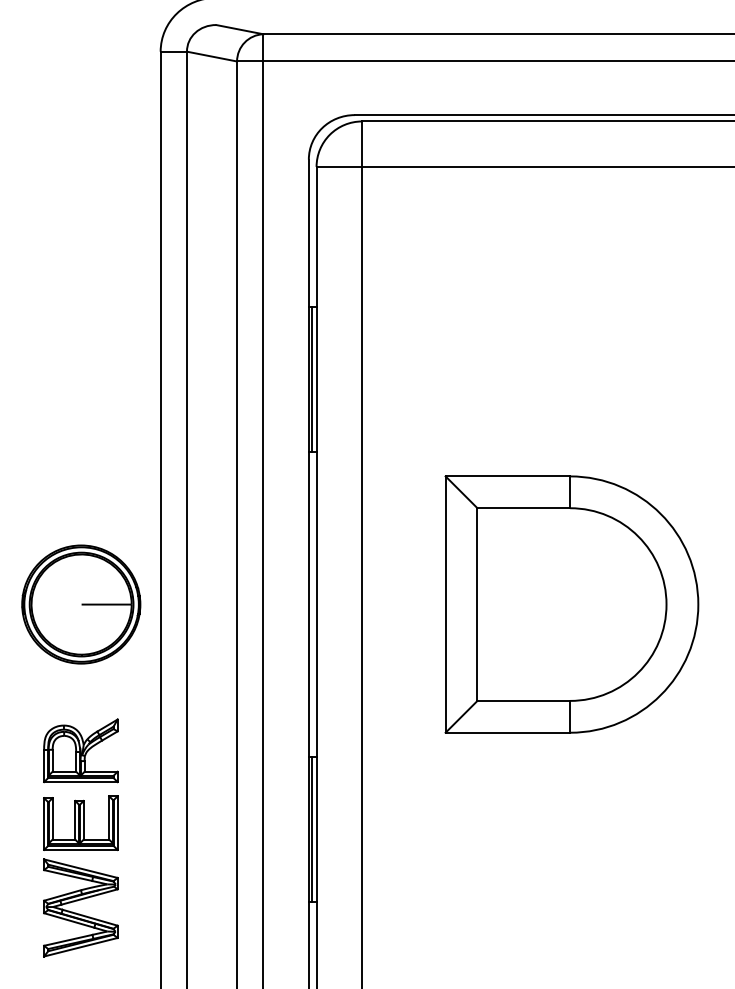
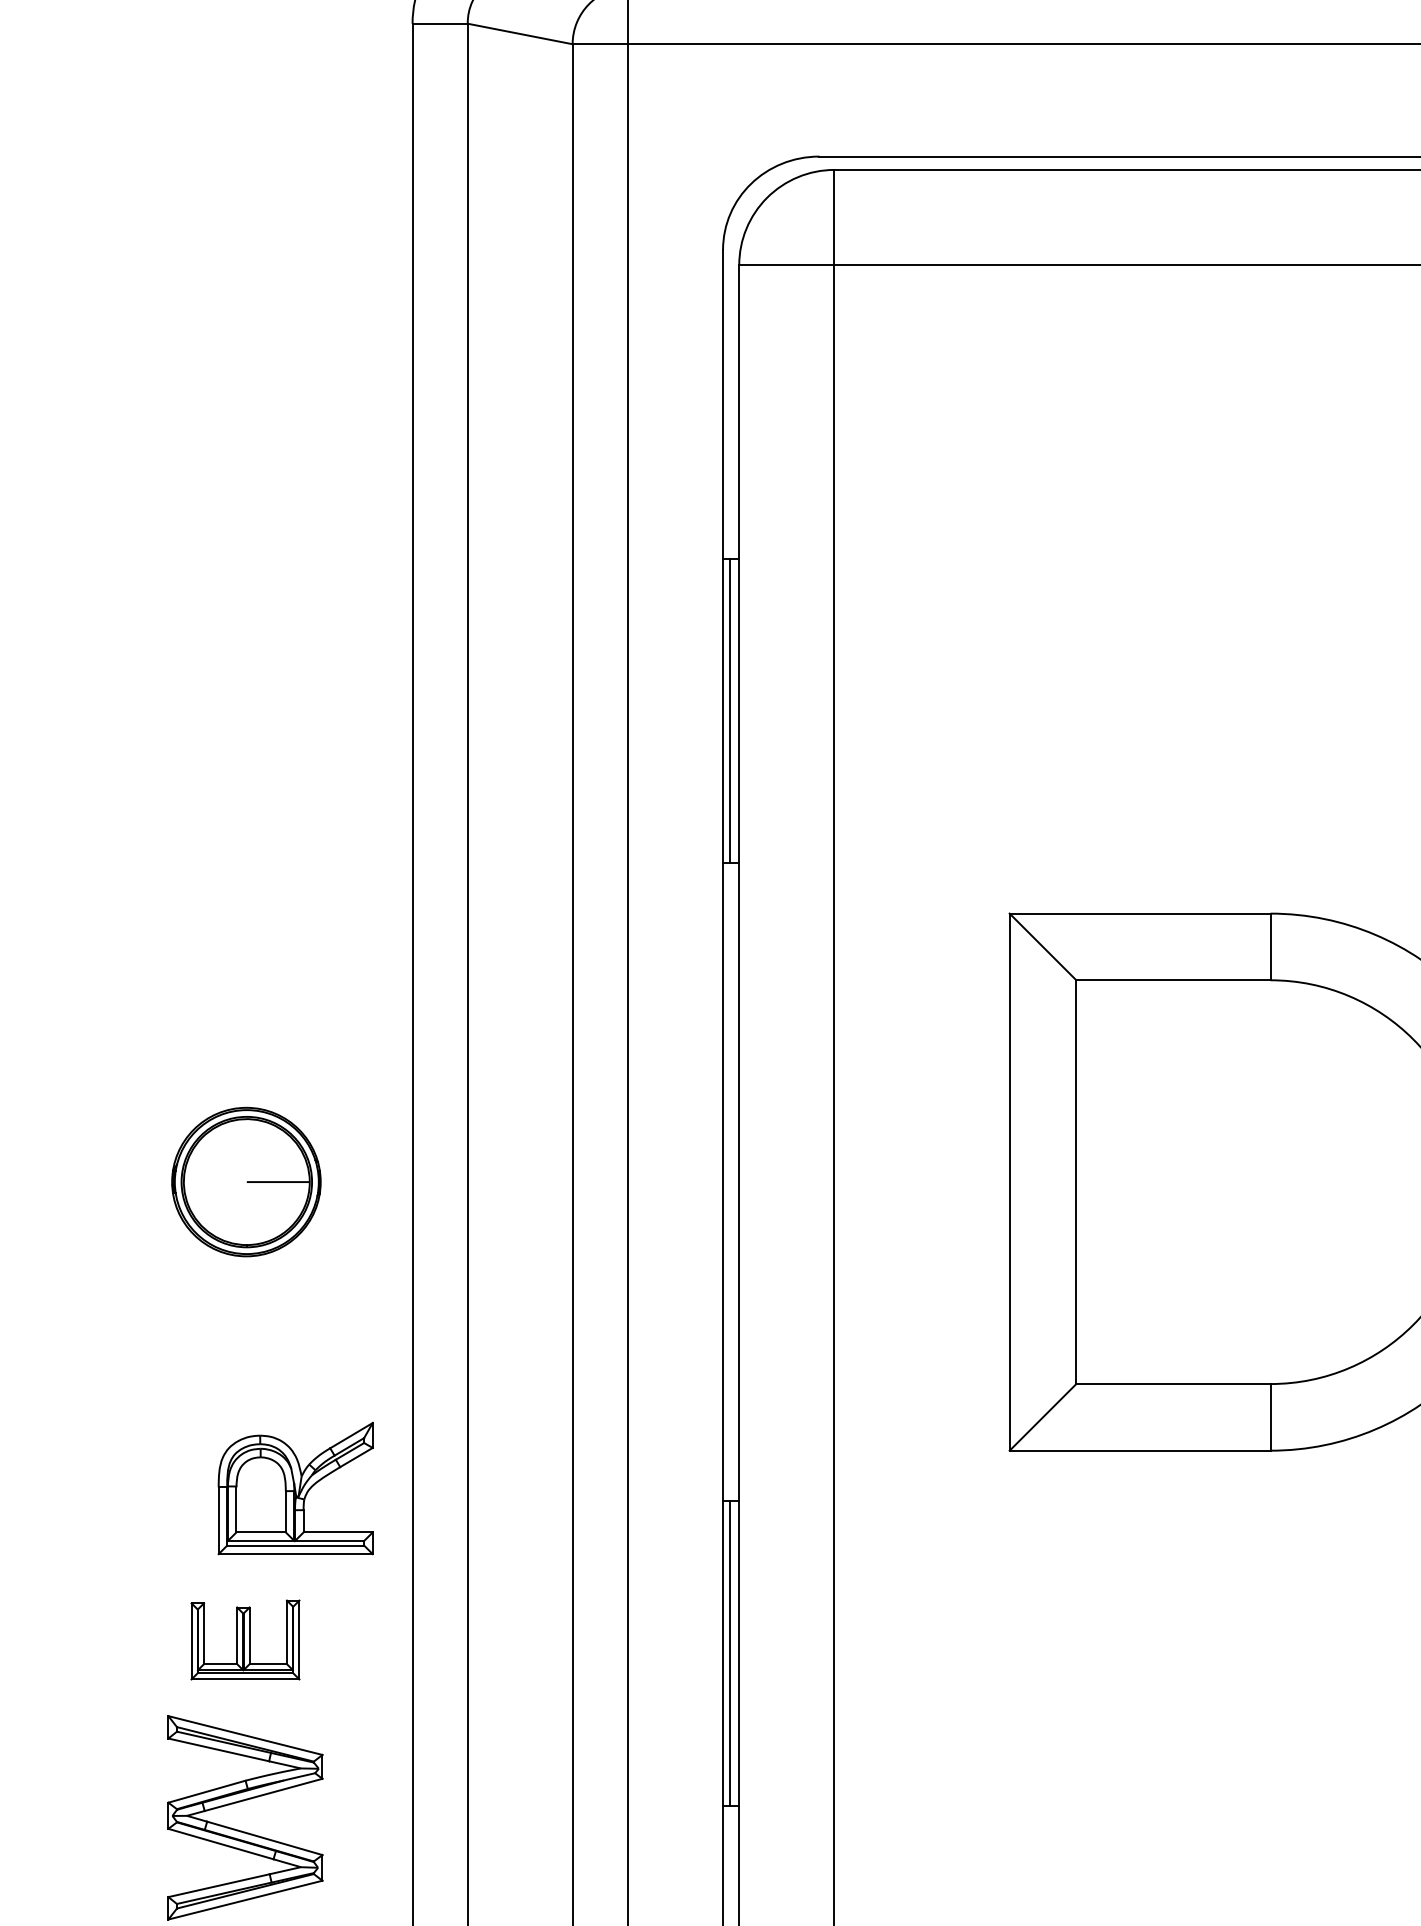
part: (81, 604) -> (246, 1182), size x0.6
part: (80, 750) -> (294, 1487), moved
part: (80, 822) -> (244, 1638), size x0.7

